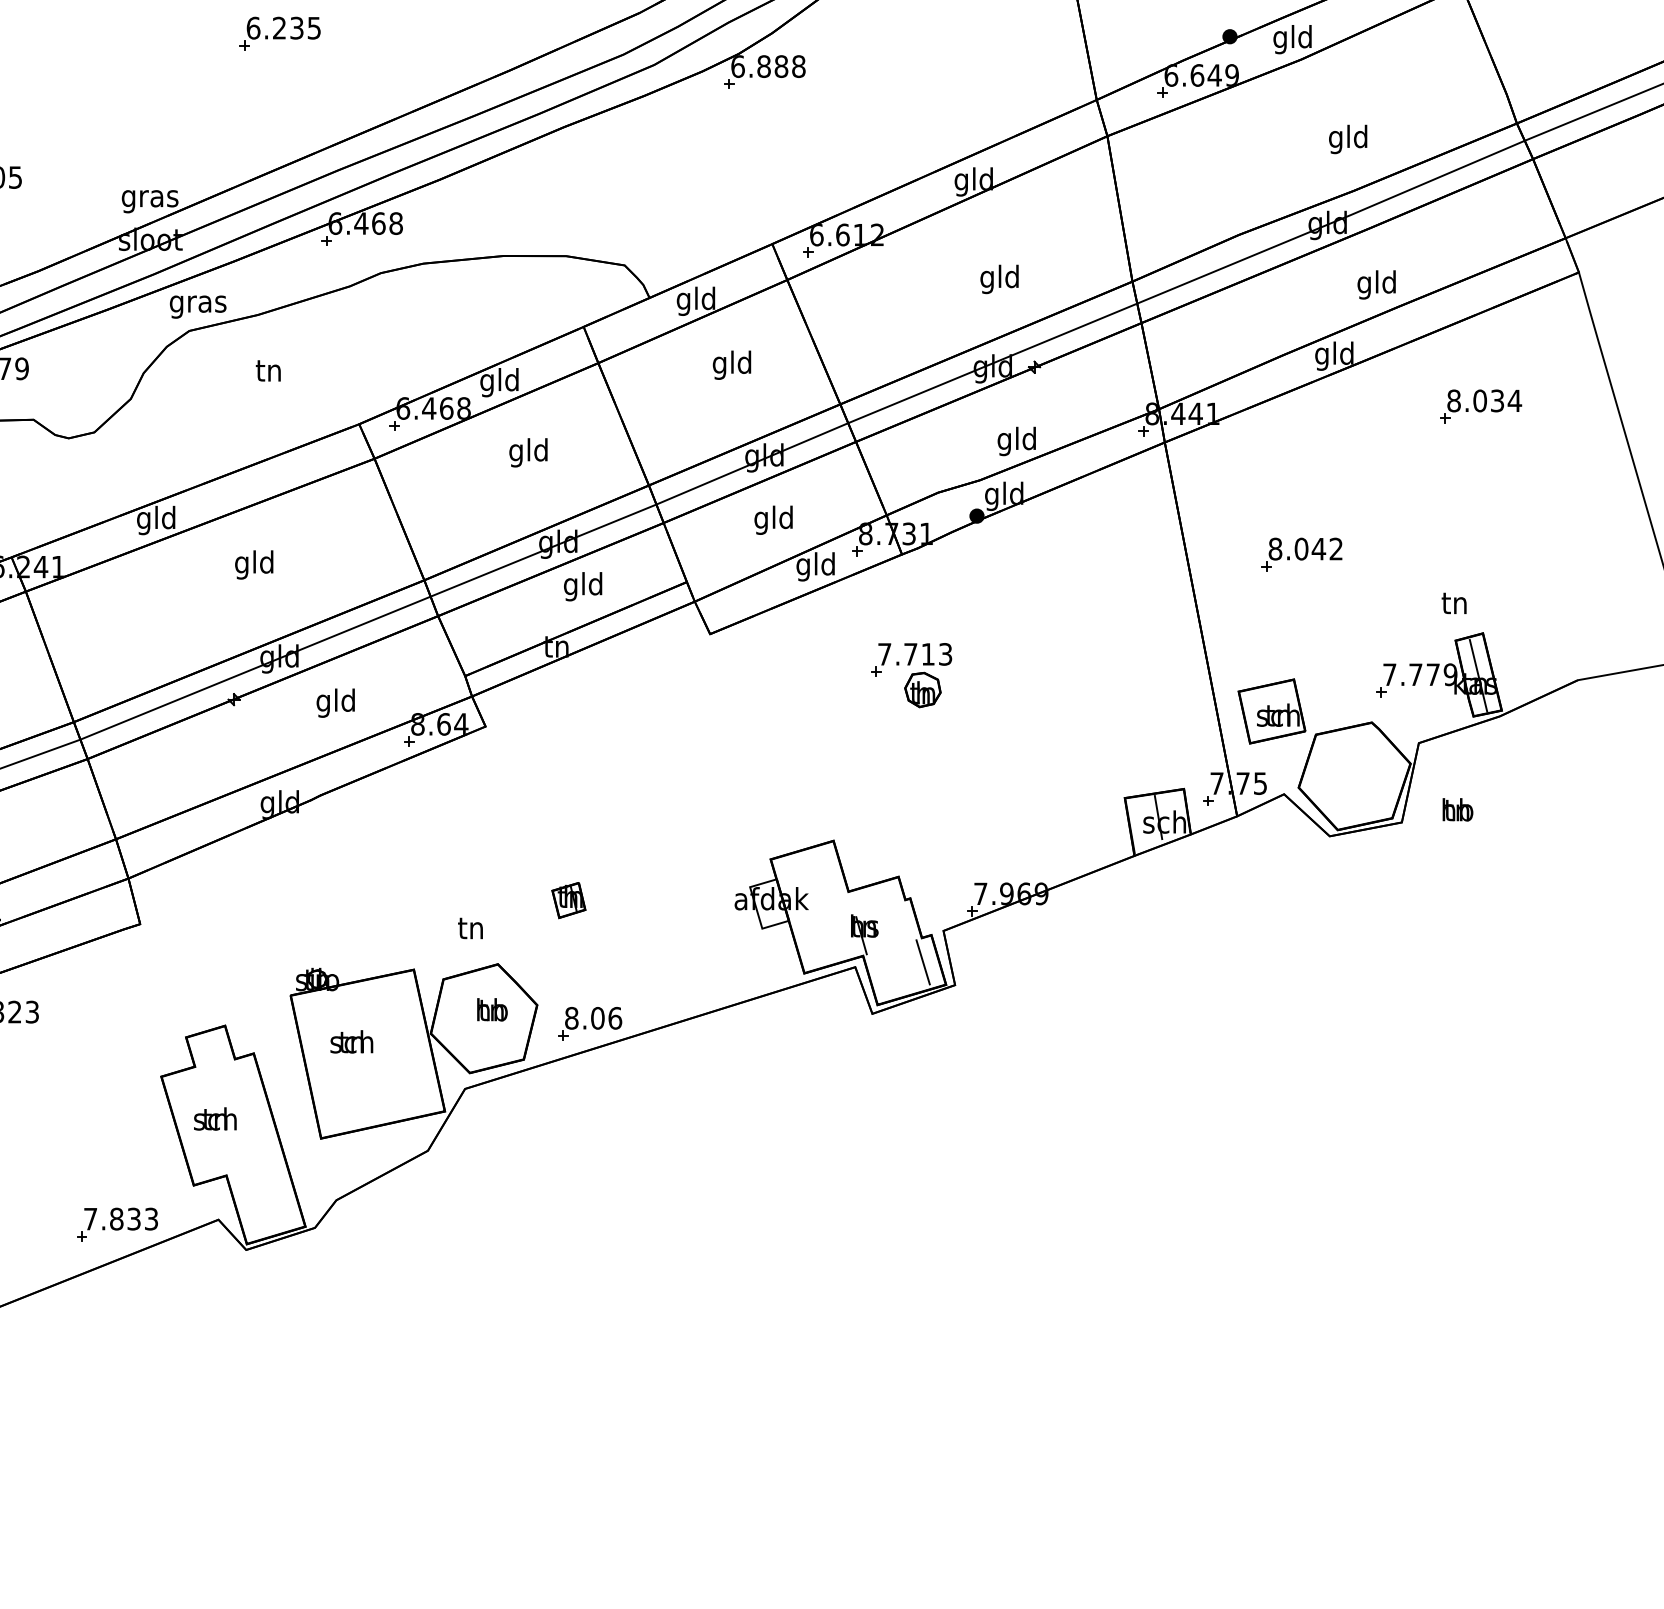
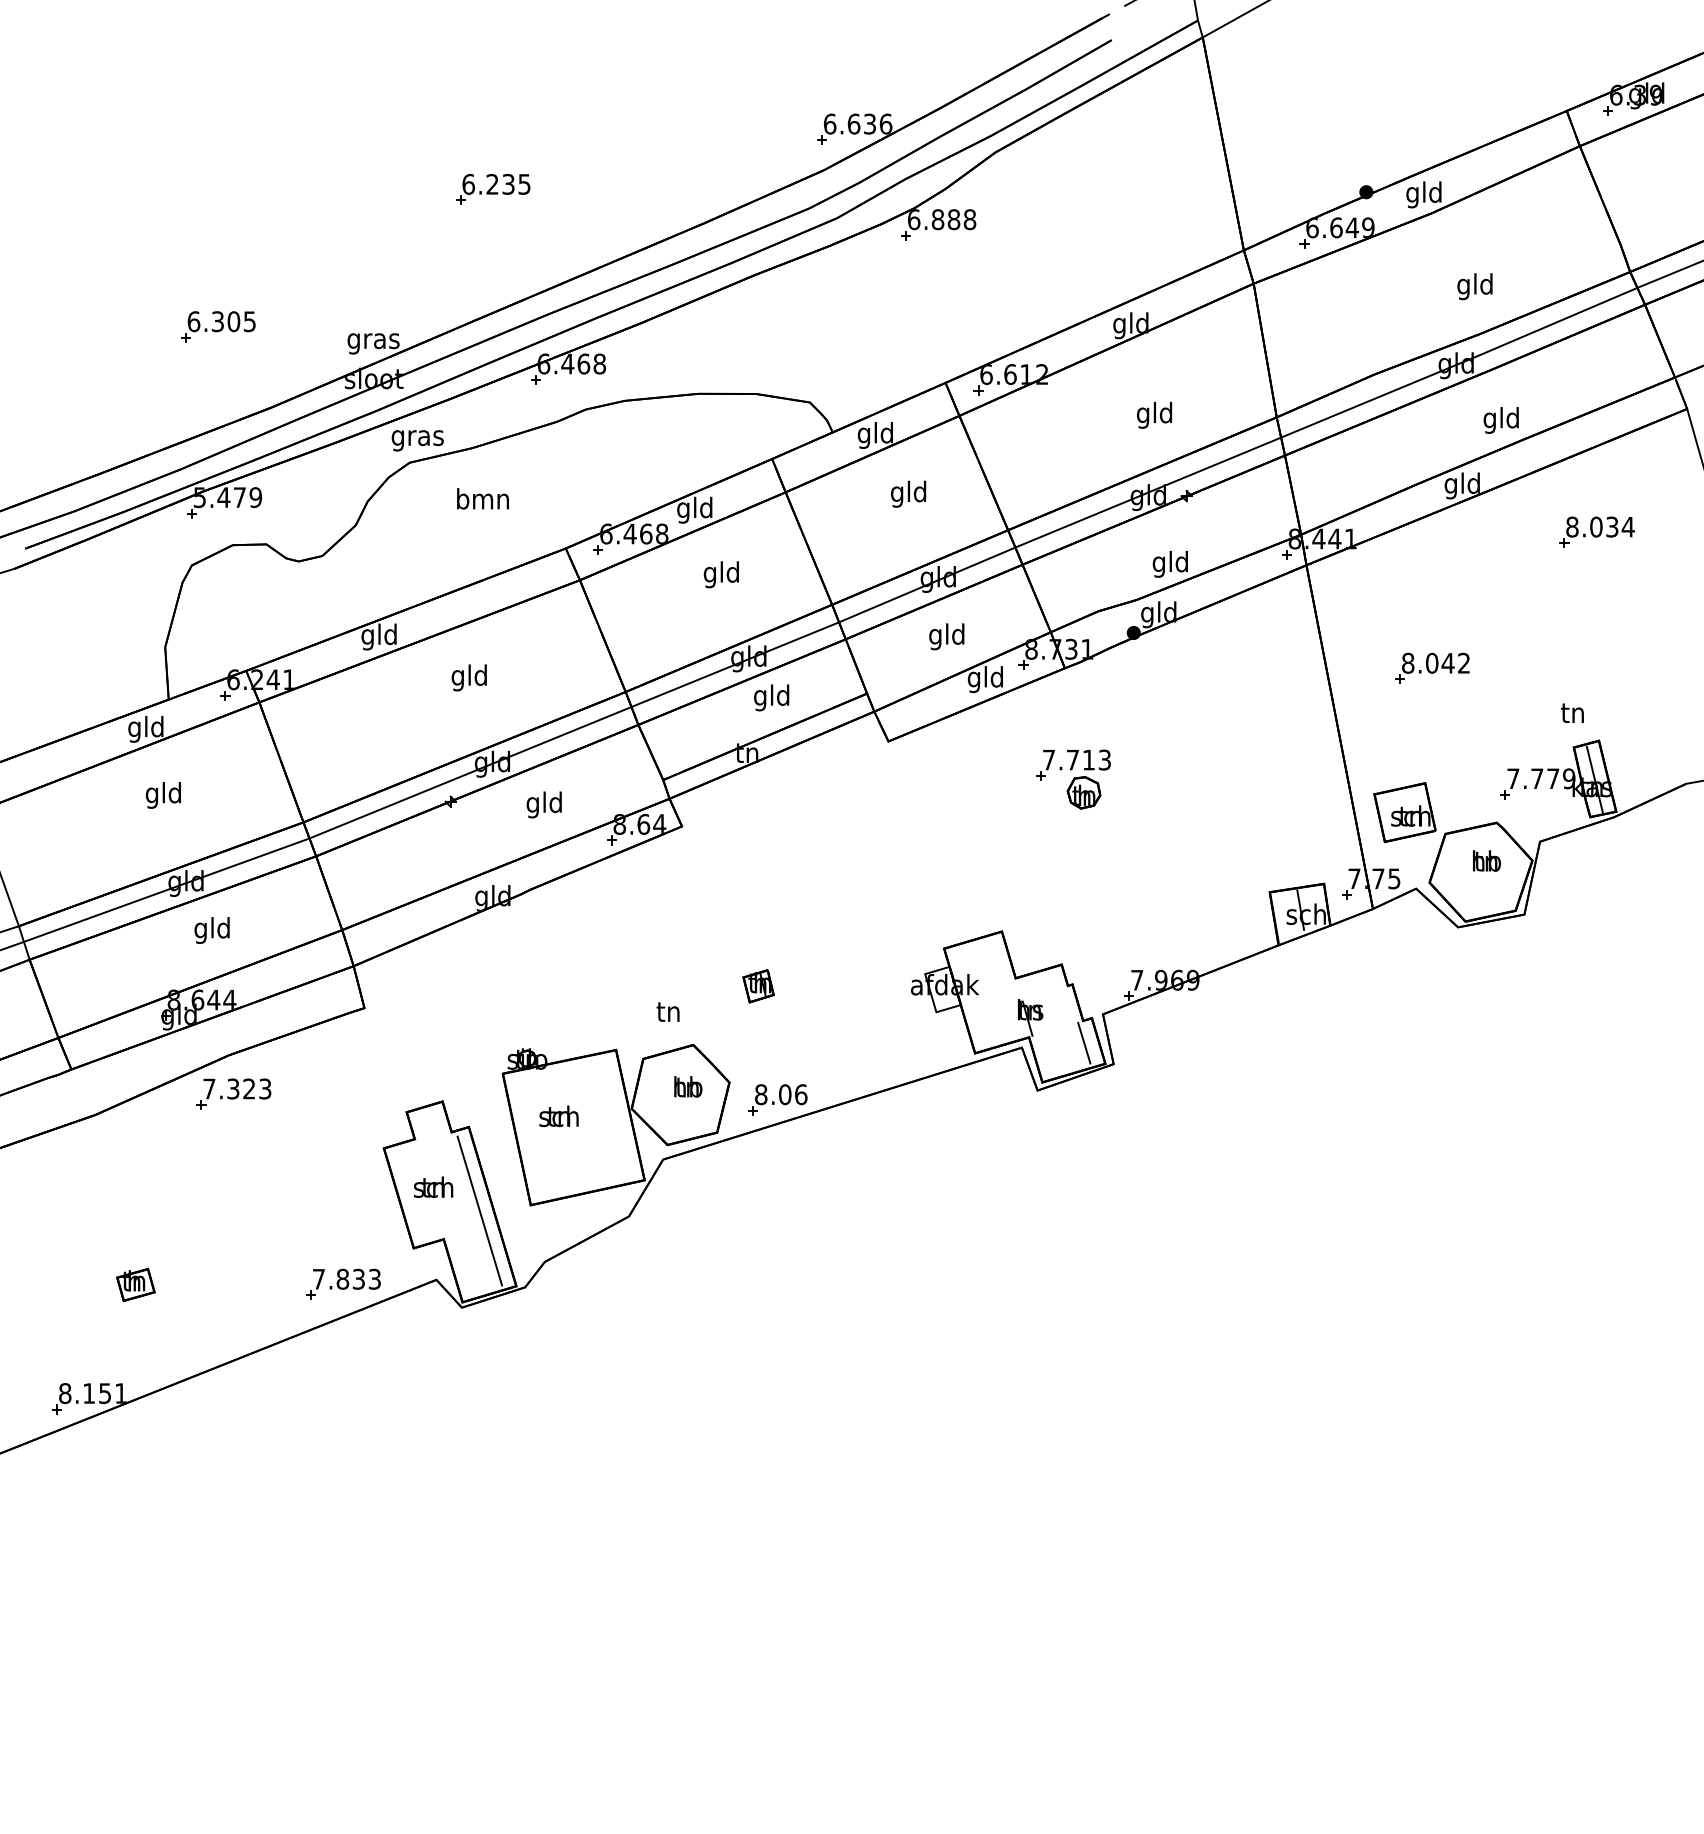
text: (268, 369) -> (482, 498), tn -> bmn
text: (1458, 809) -> (1487, 860), moved
line: (265, 1144) -> (479, 1210), added

